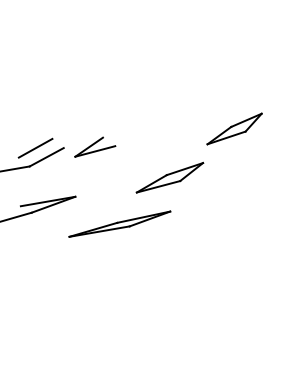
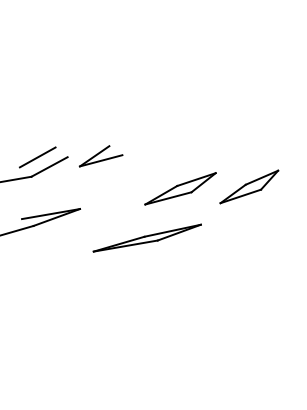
part: (234, 128) -> (249, 186), moved
part: (119, 223) -> (146, 237), moved

